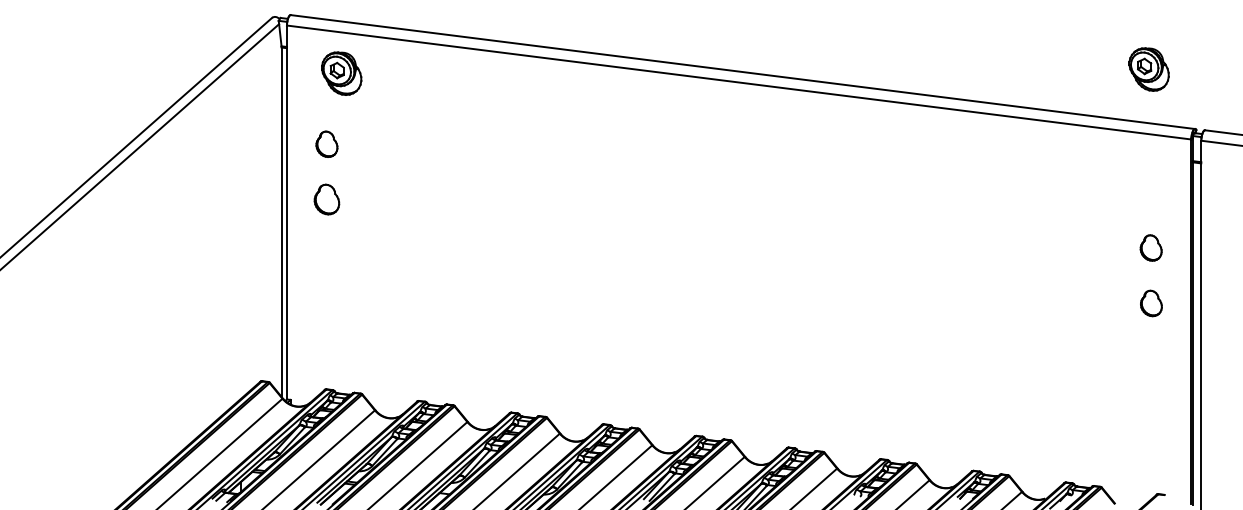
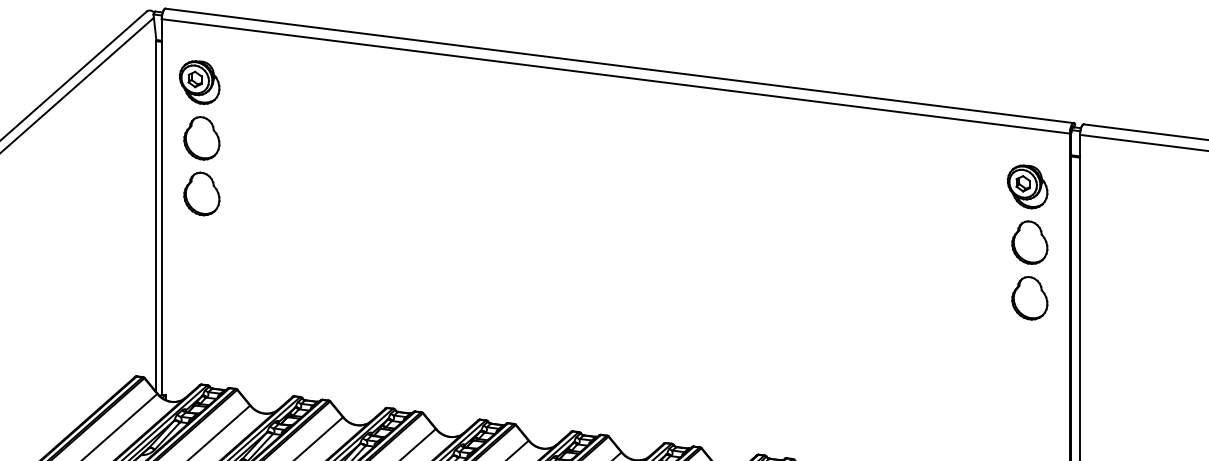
part: (1148, 69) -> (1027, 186), moved
part: (341, 73) -> (199, 82), moved
part: (326, 144) -> (201, 138), size x1.67
part: (326, 199) -> (201, 193), size x1.43
part: (1150, 247) -> (1029, 242), size x1.67
part: (1151, 303) -> (1030, 298), size x1.67

